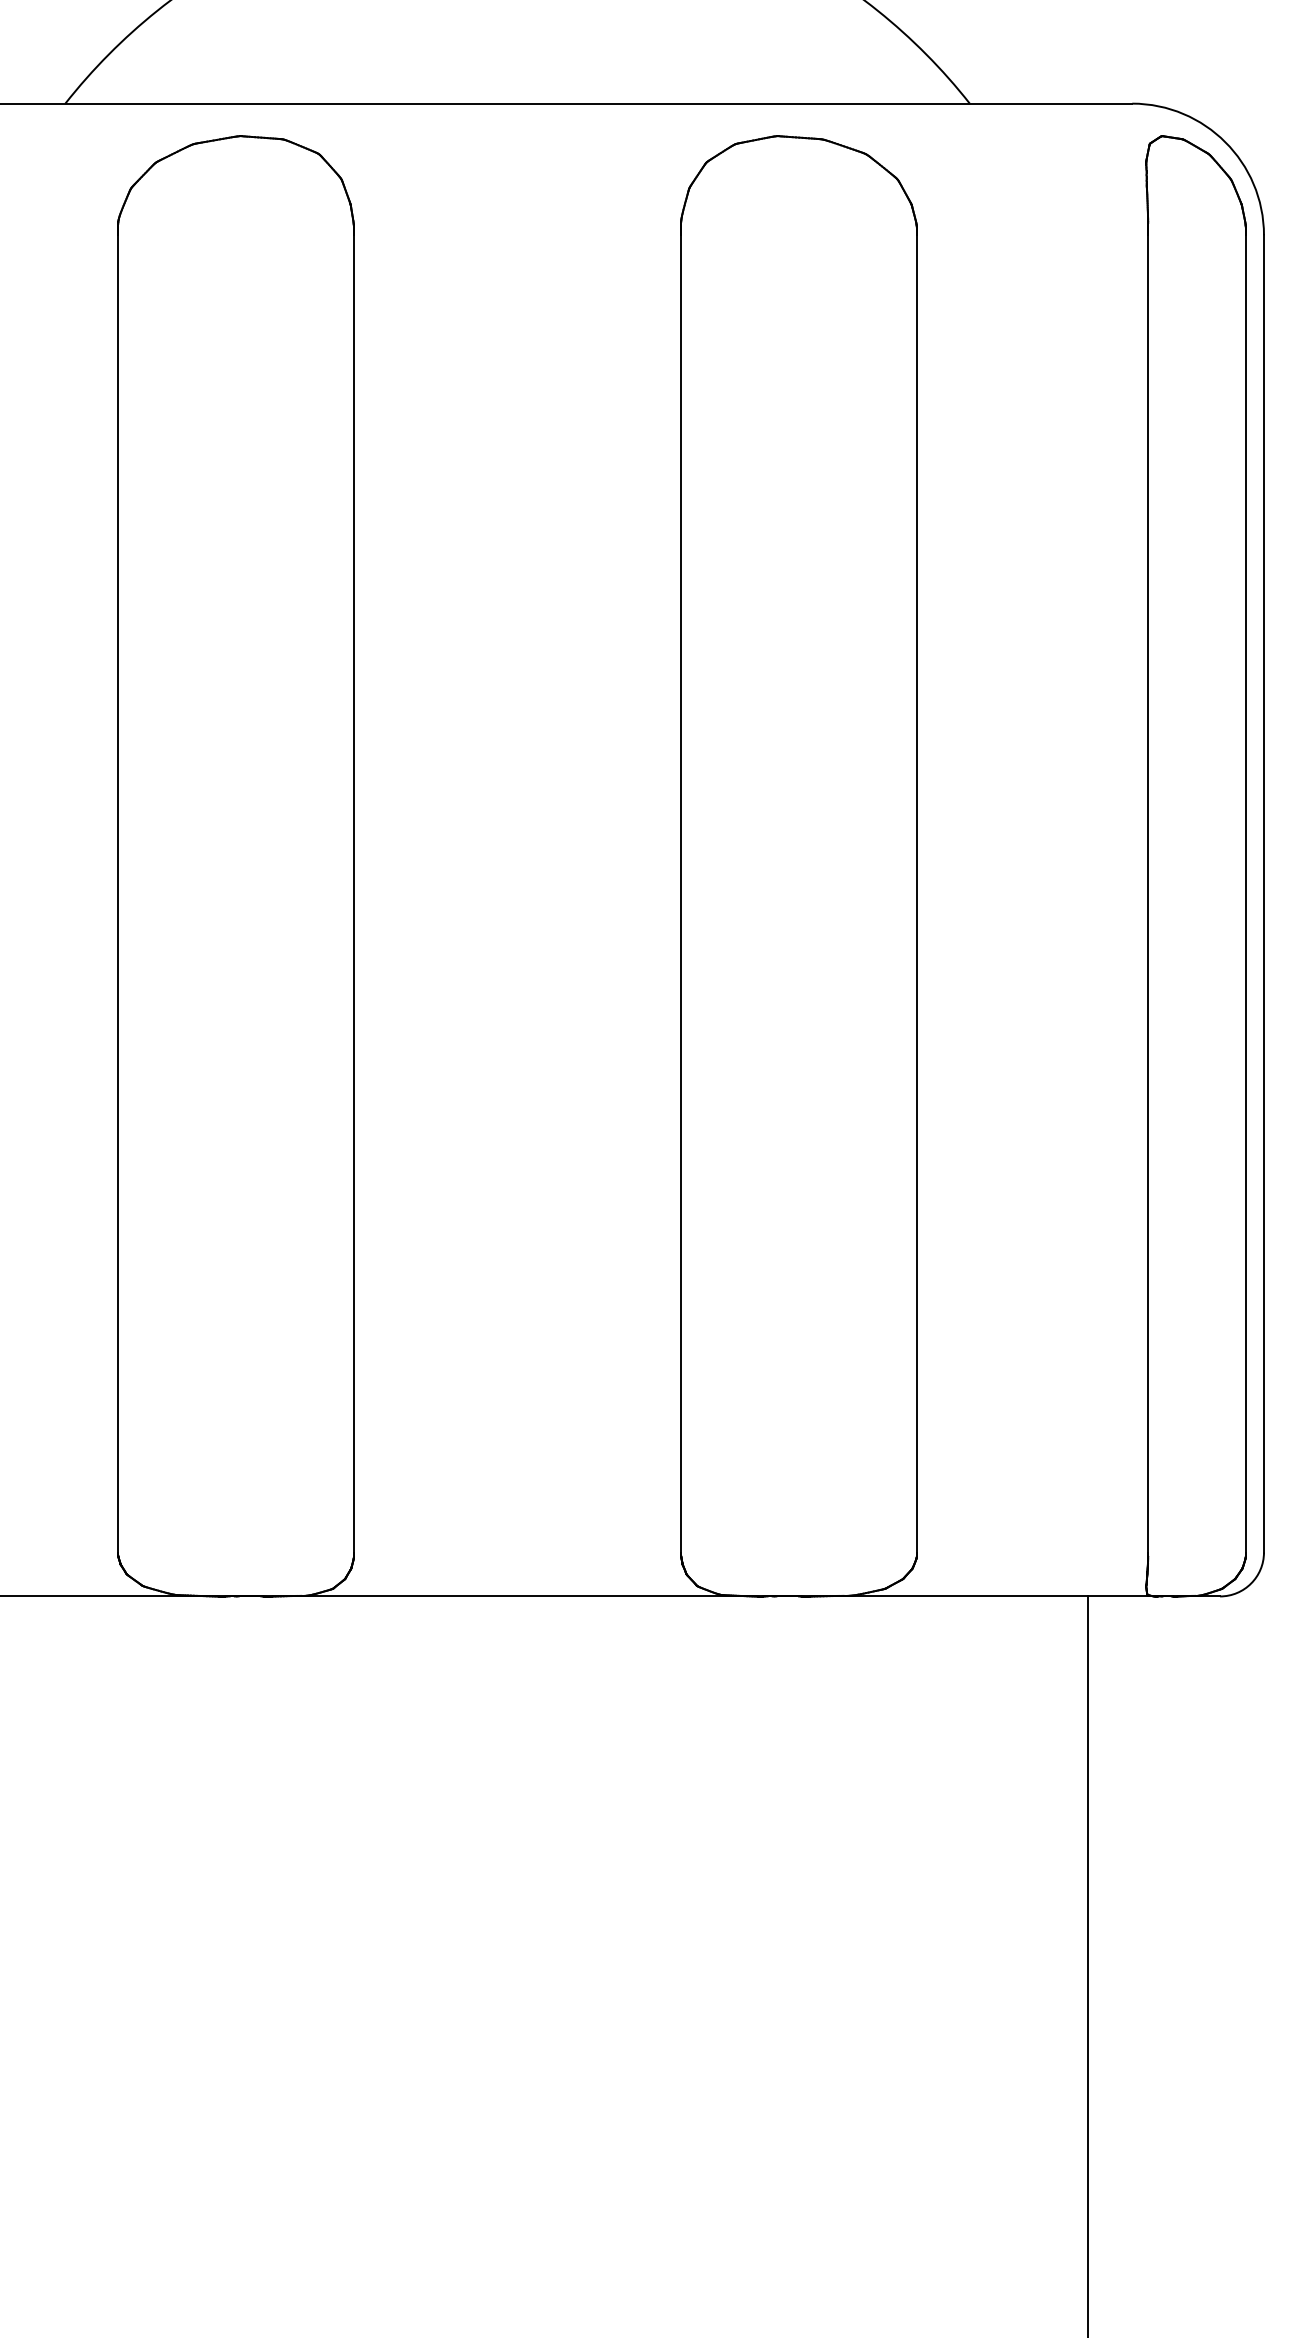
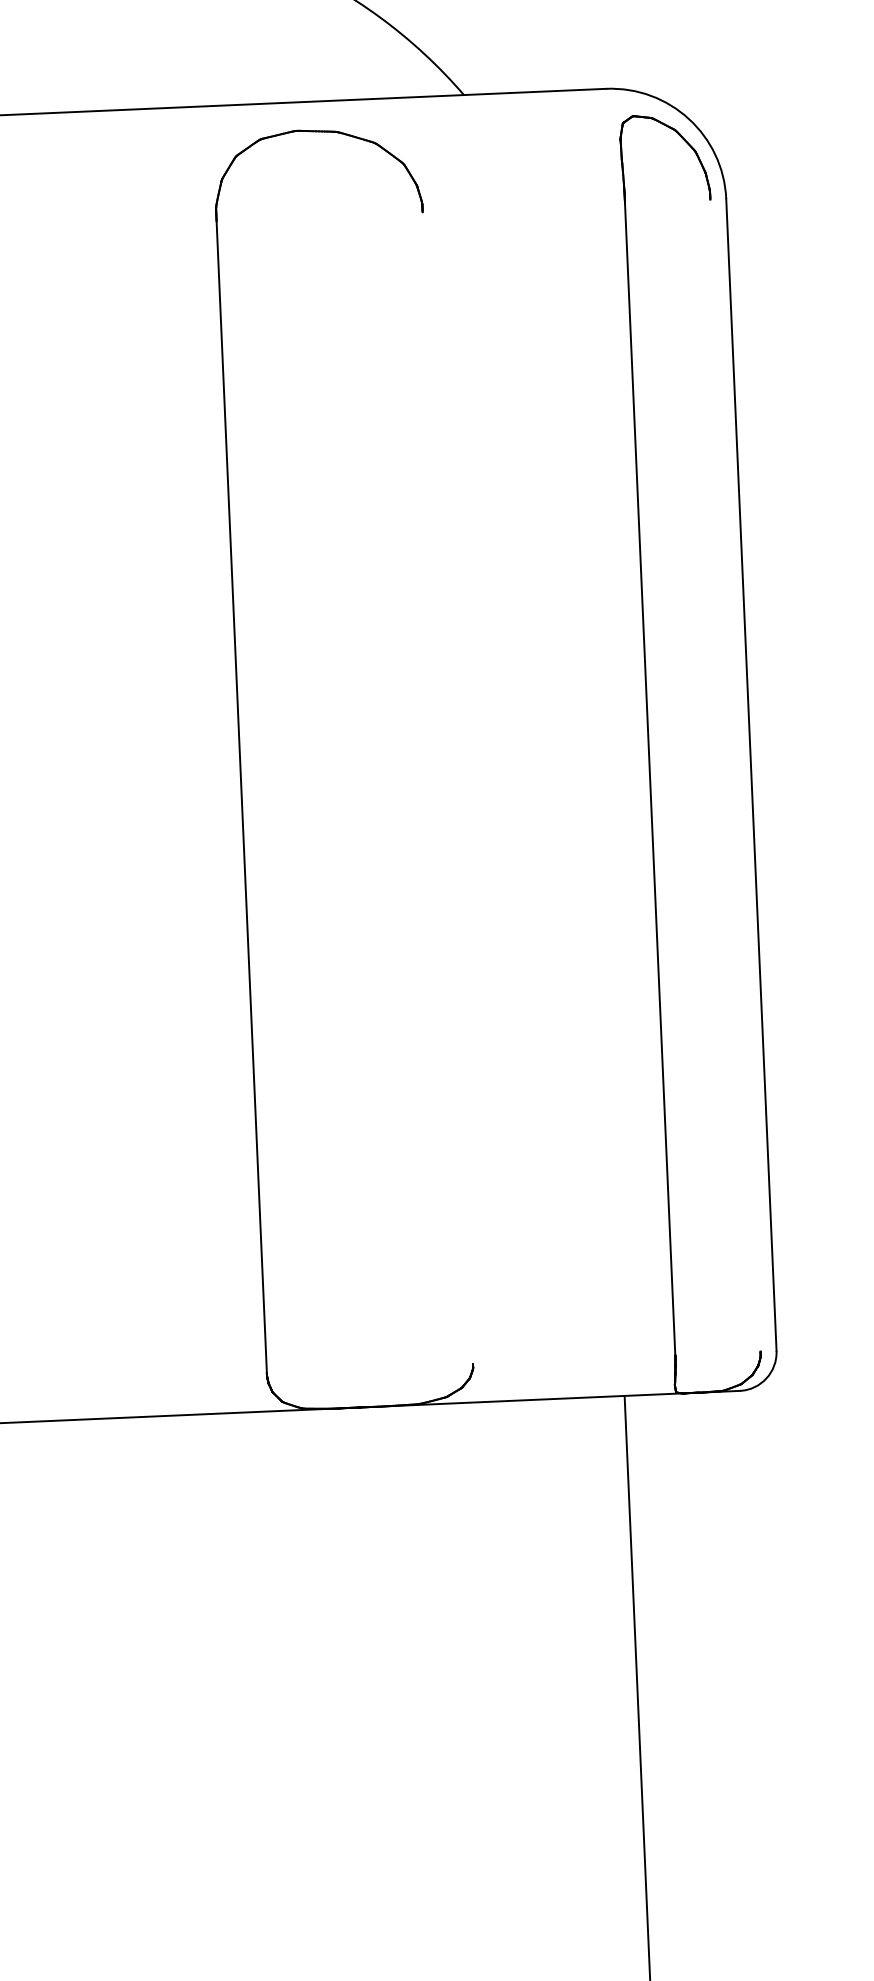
line: (916, 893) -> (447, 787), removed
line: (1245, 893) -> (735, 775), removed

